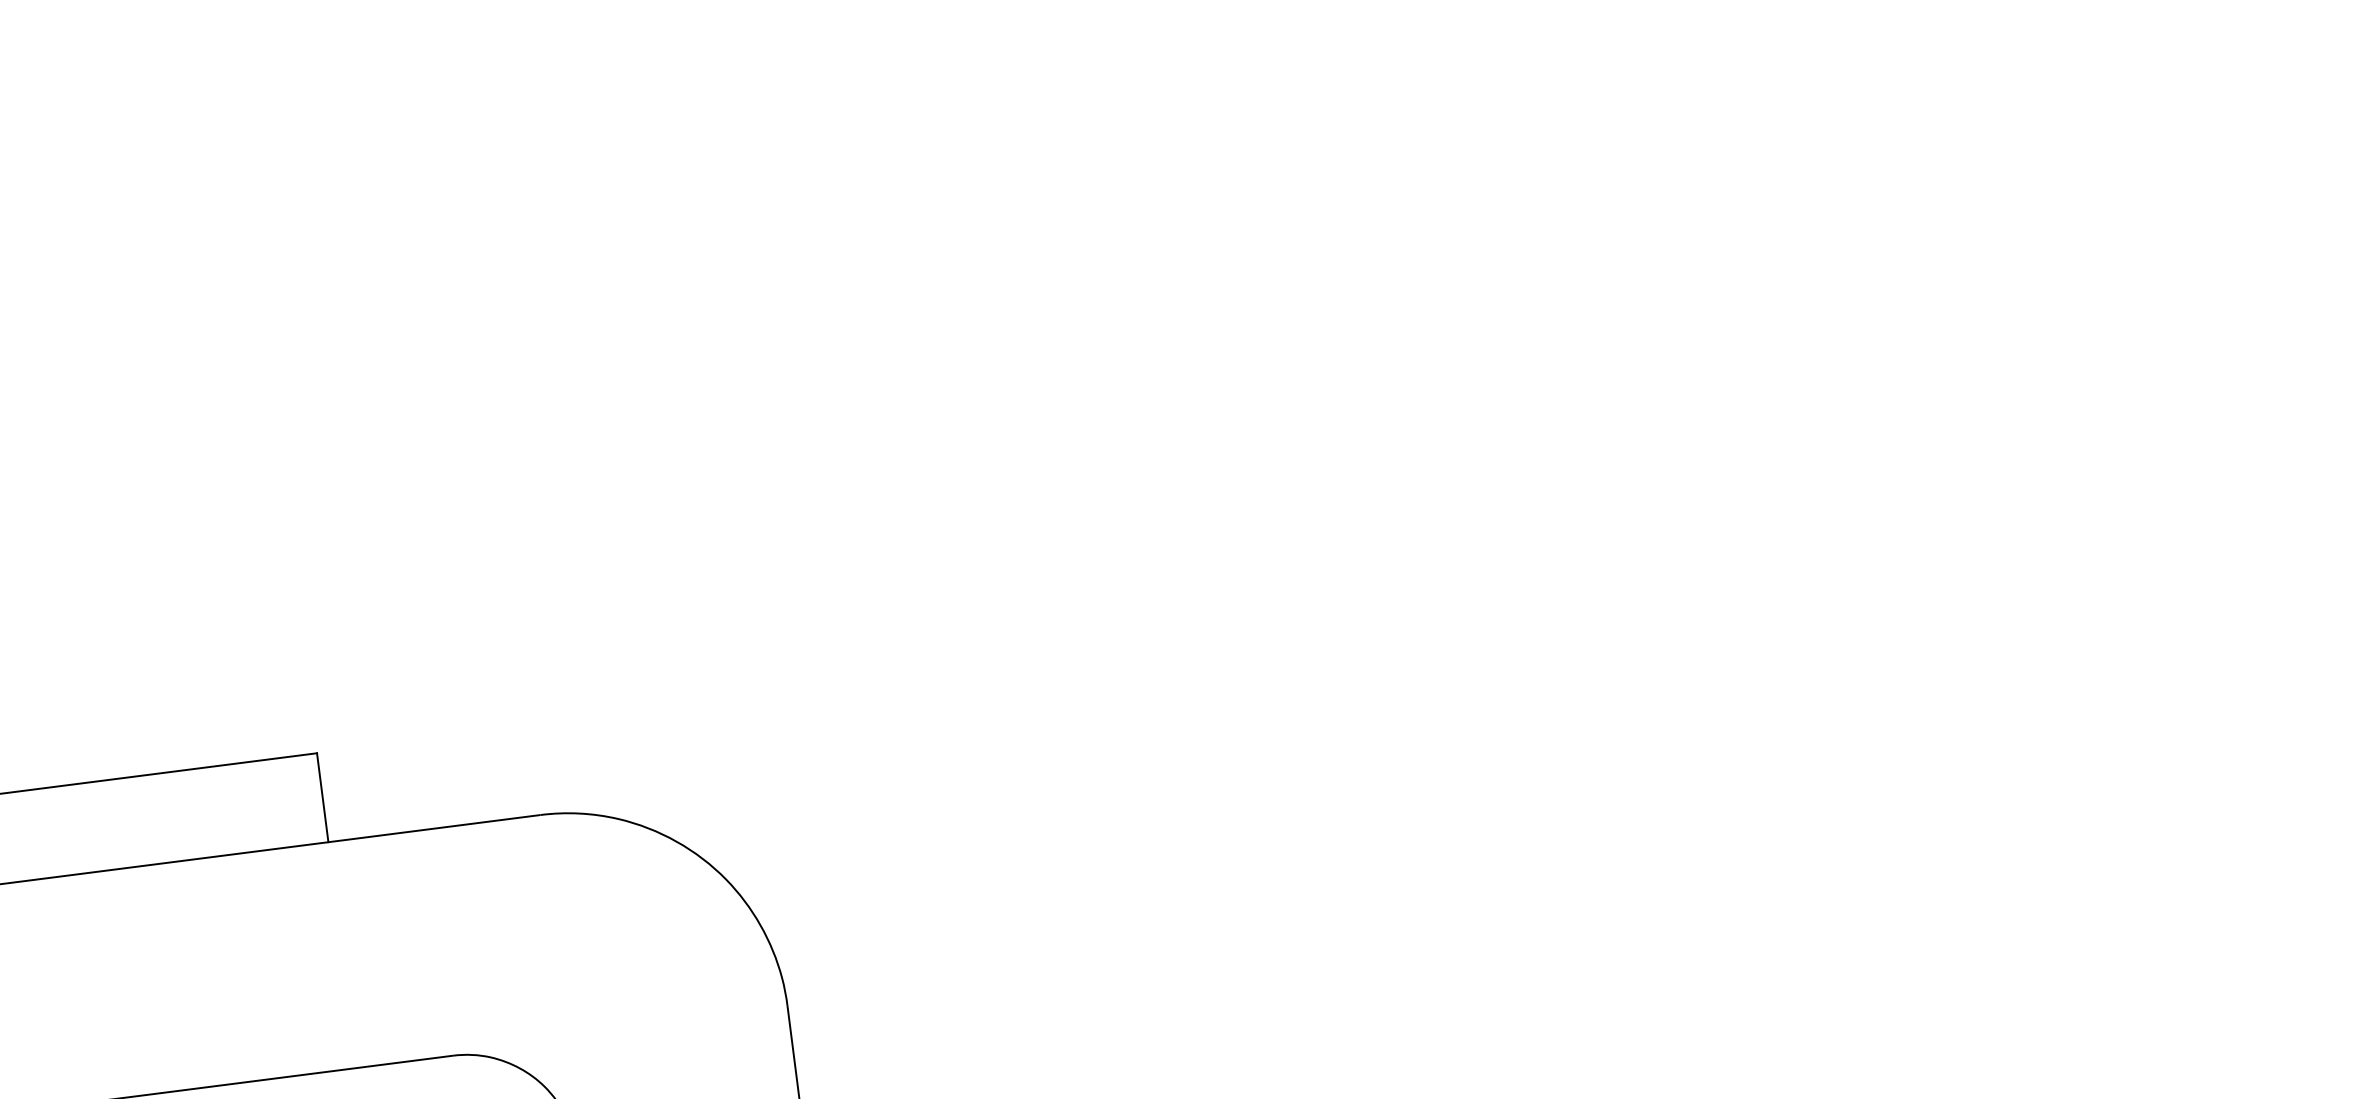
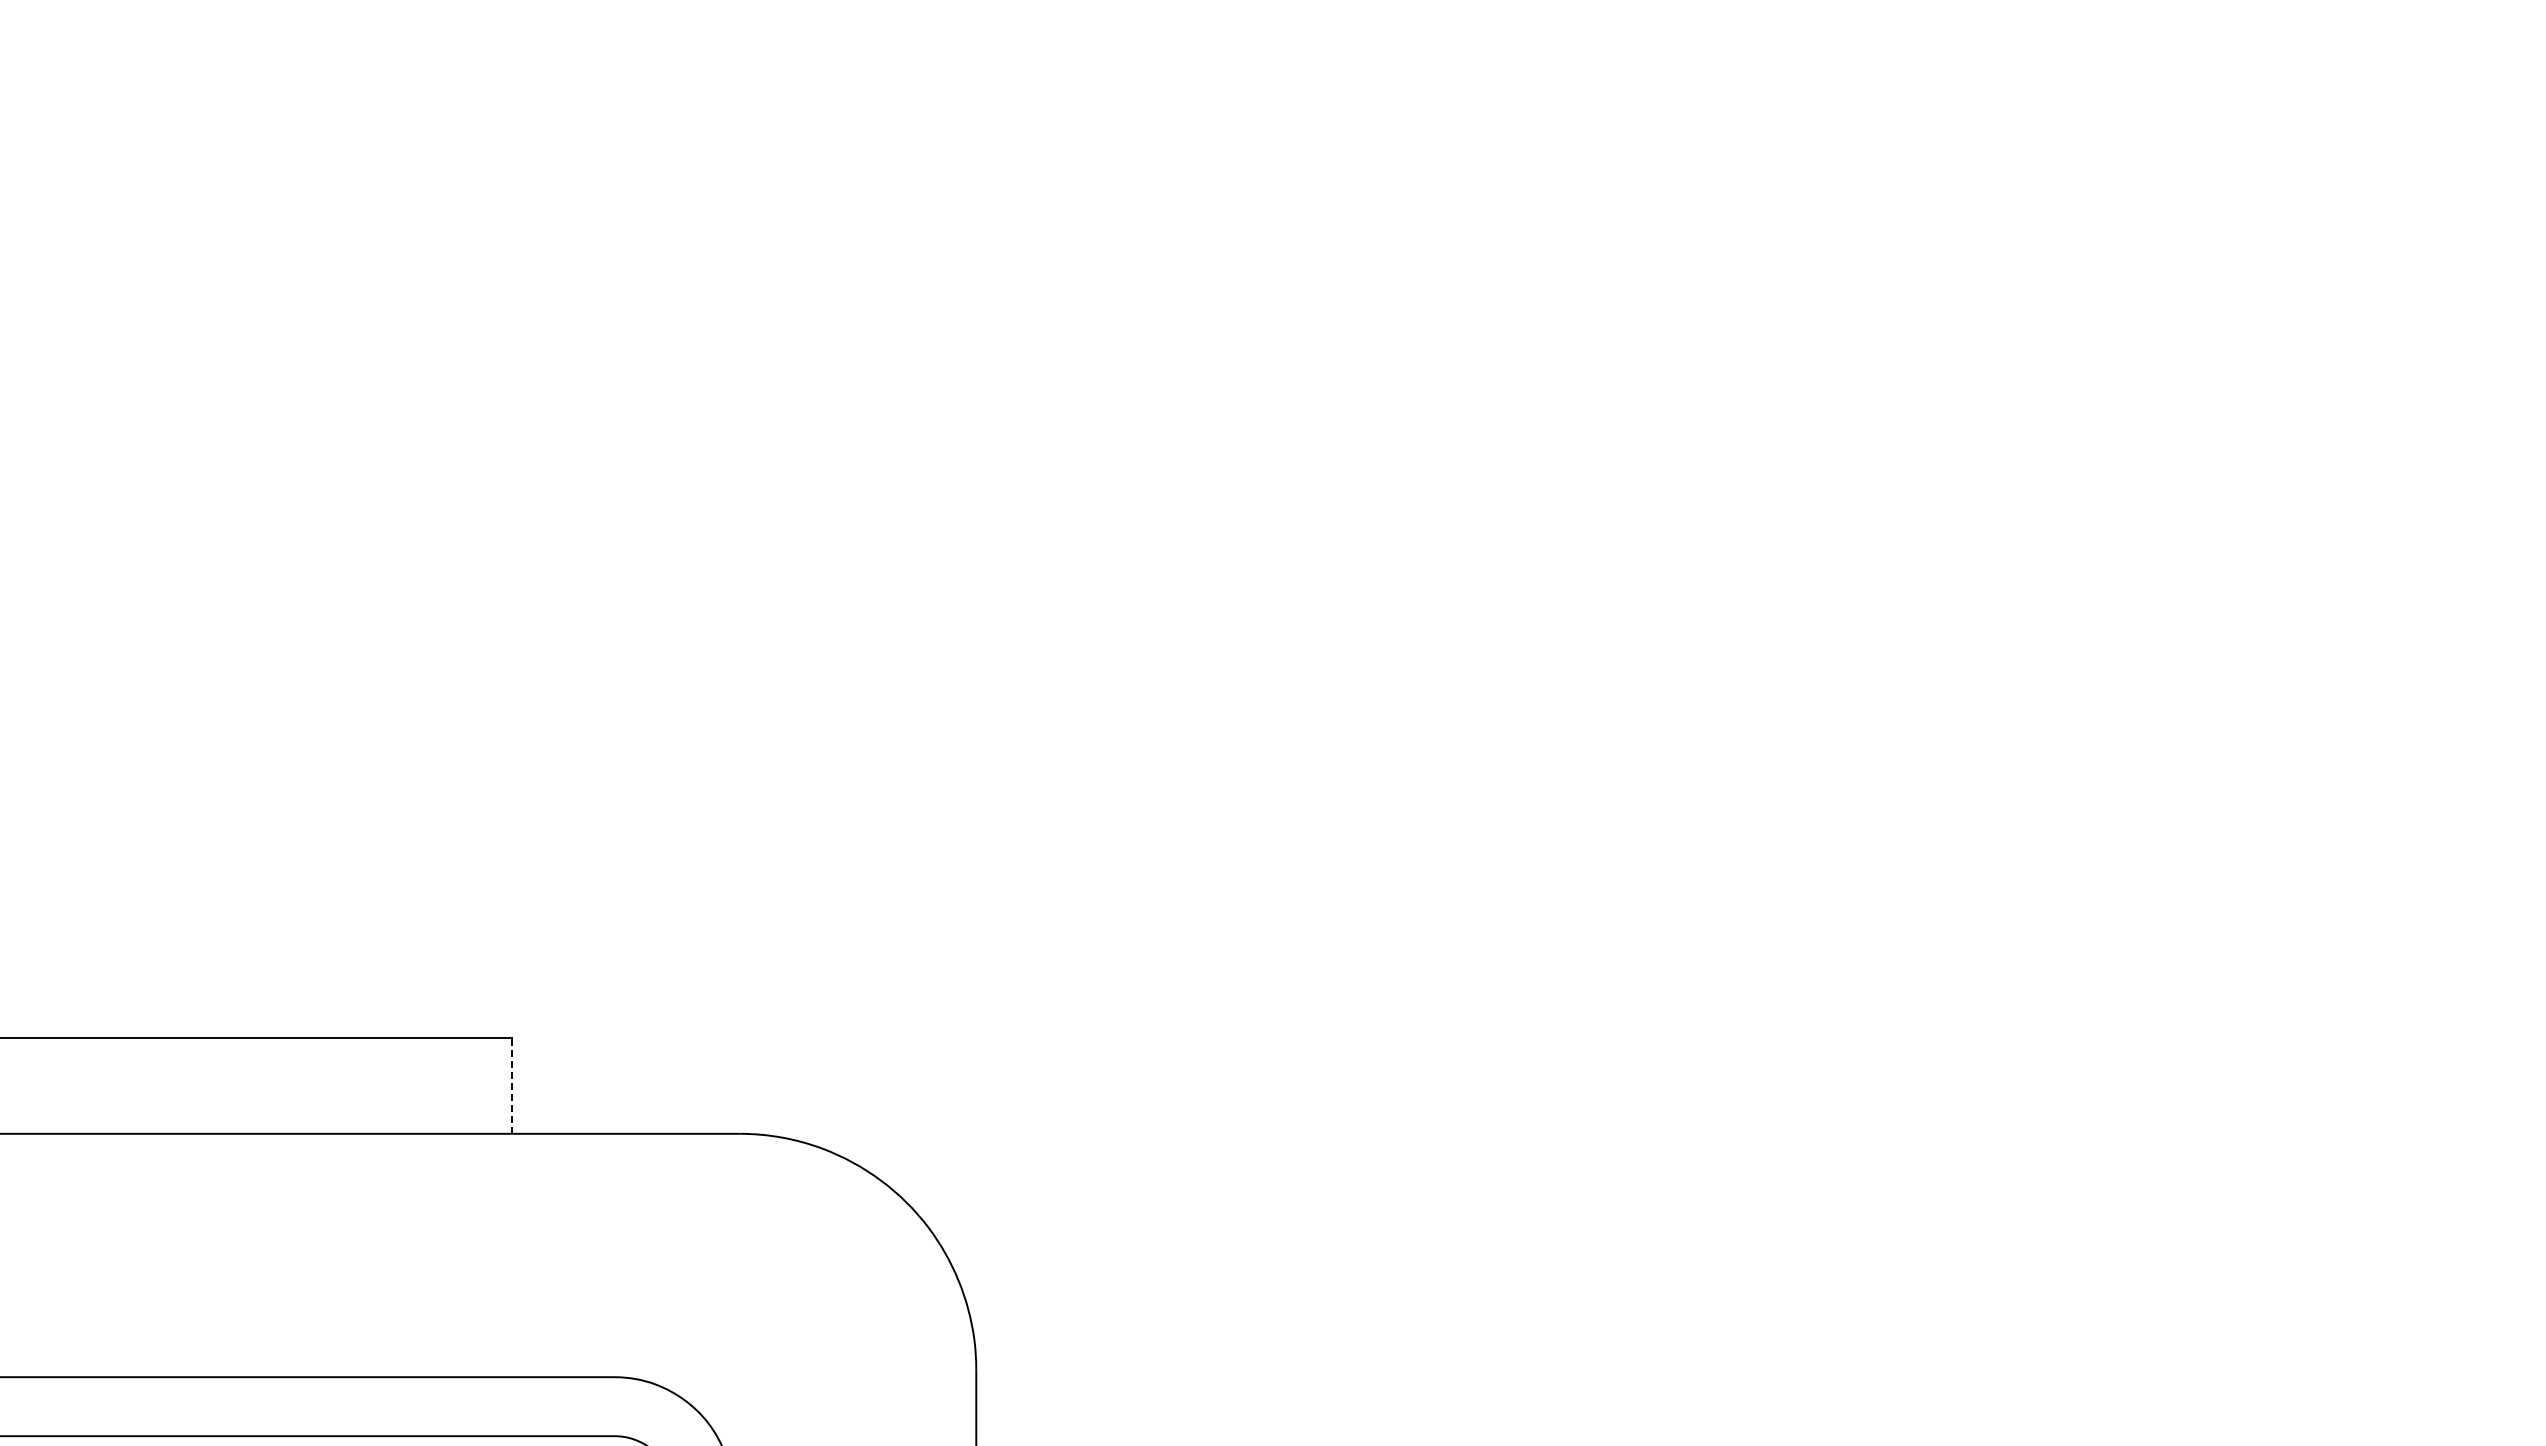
line: (322, 797) -> (511, 1085), solid -> dashed

